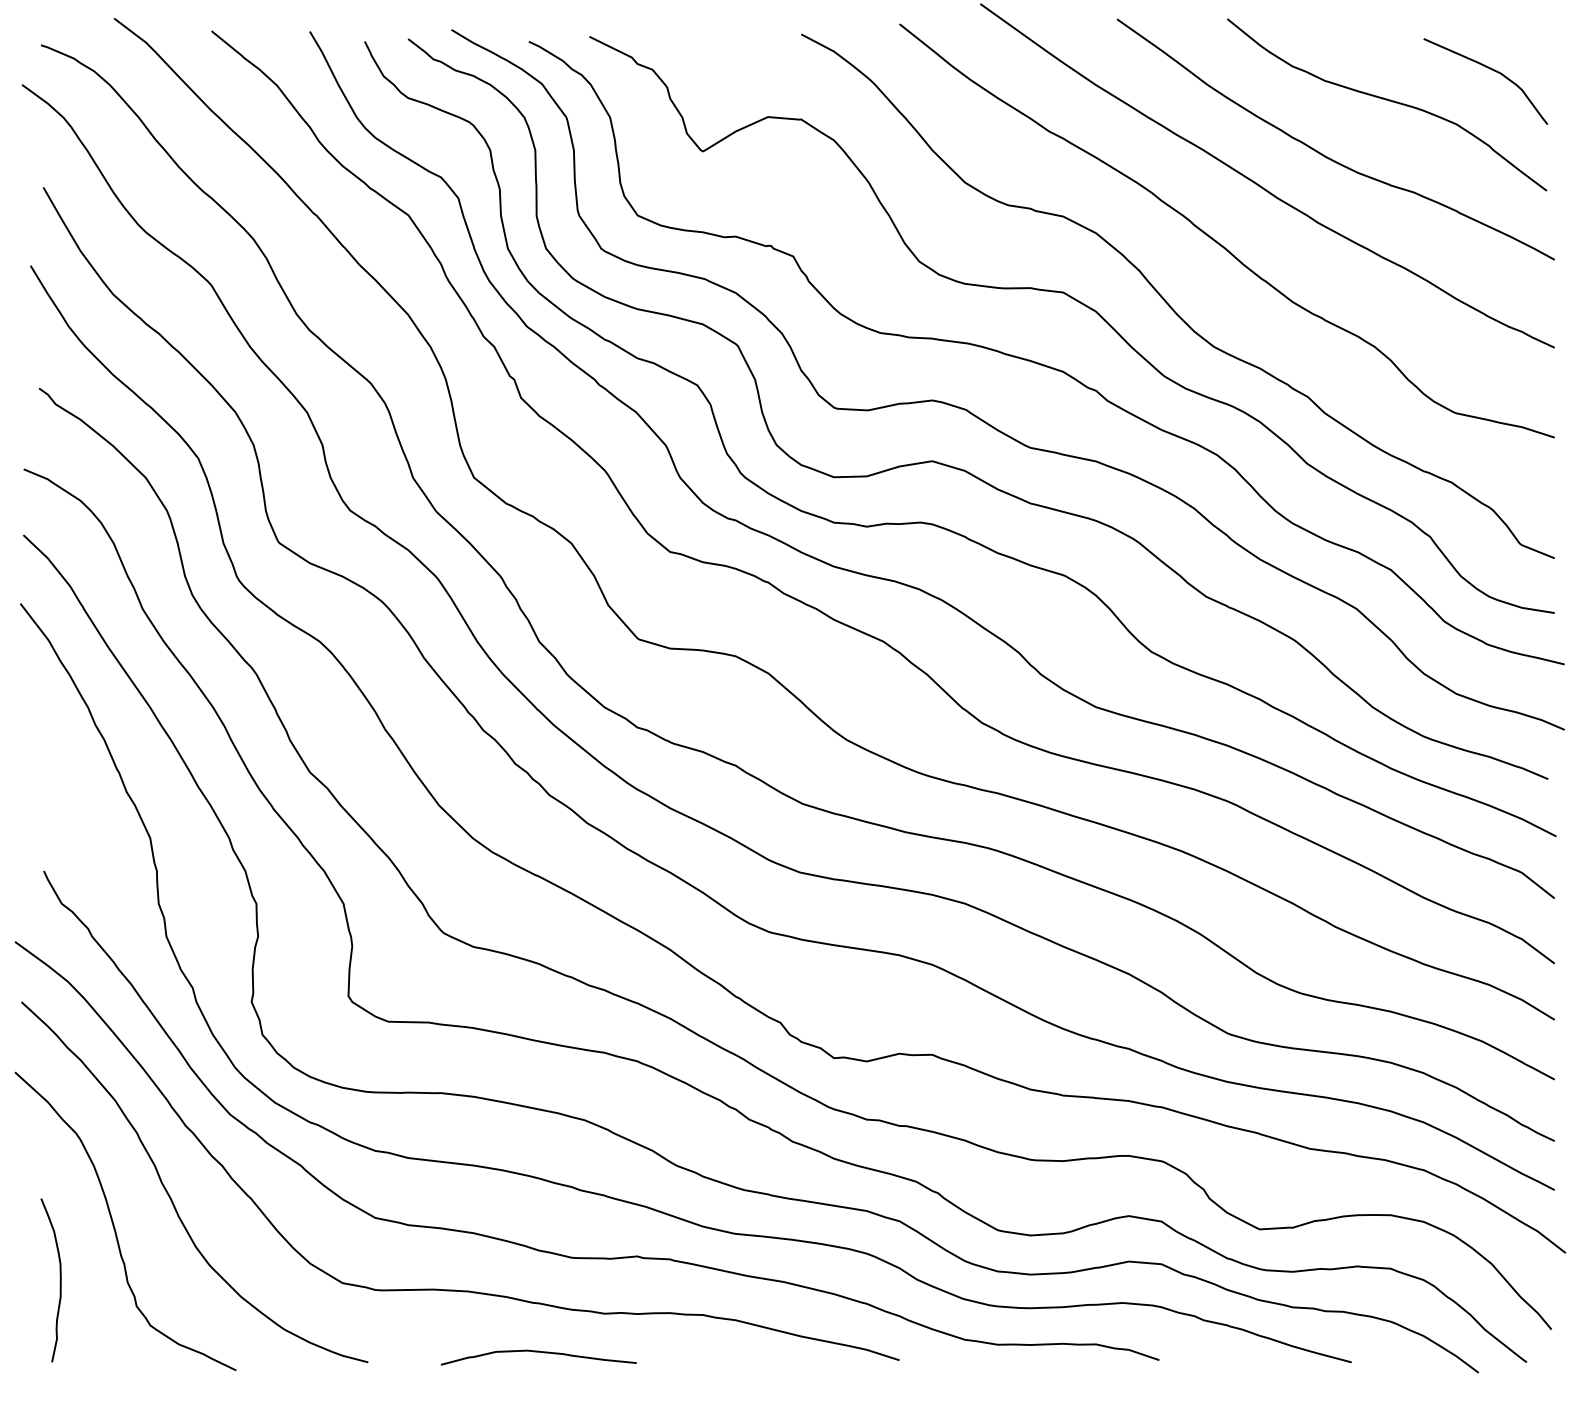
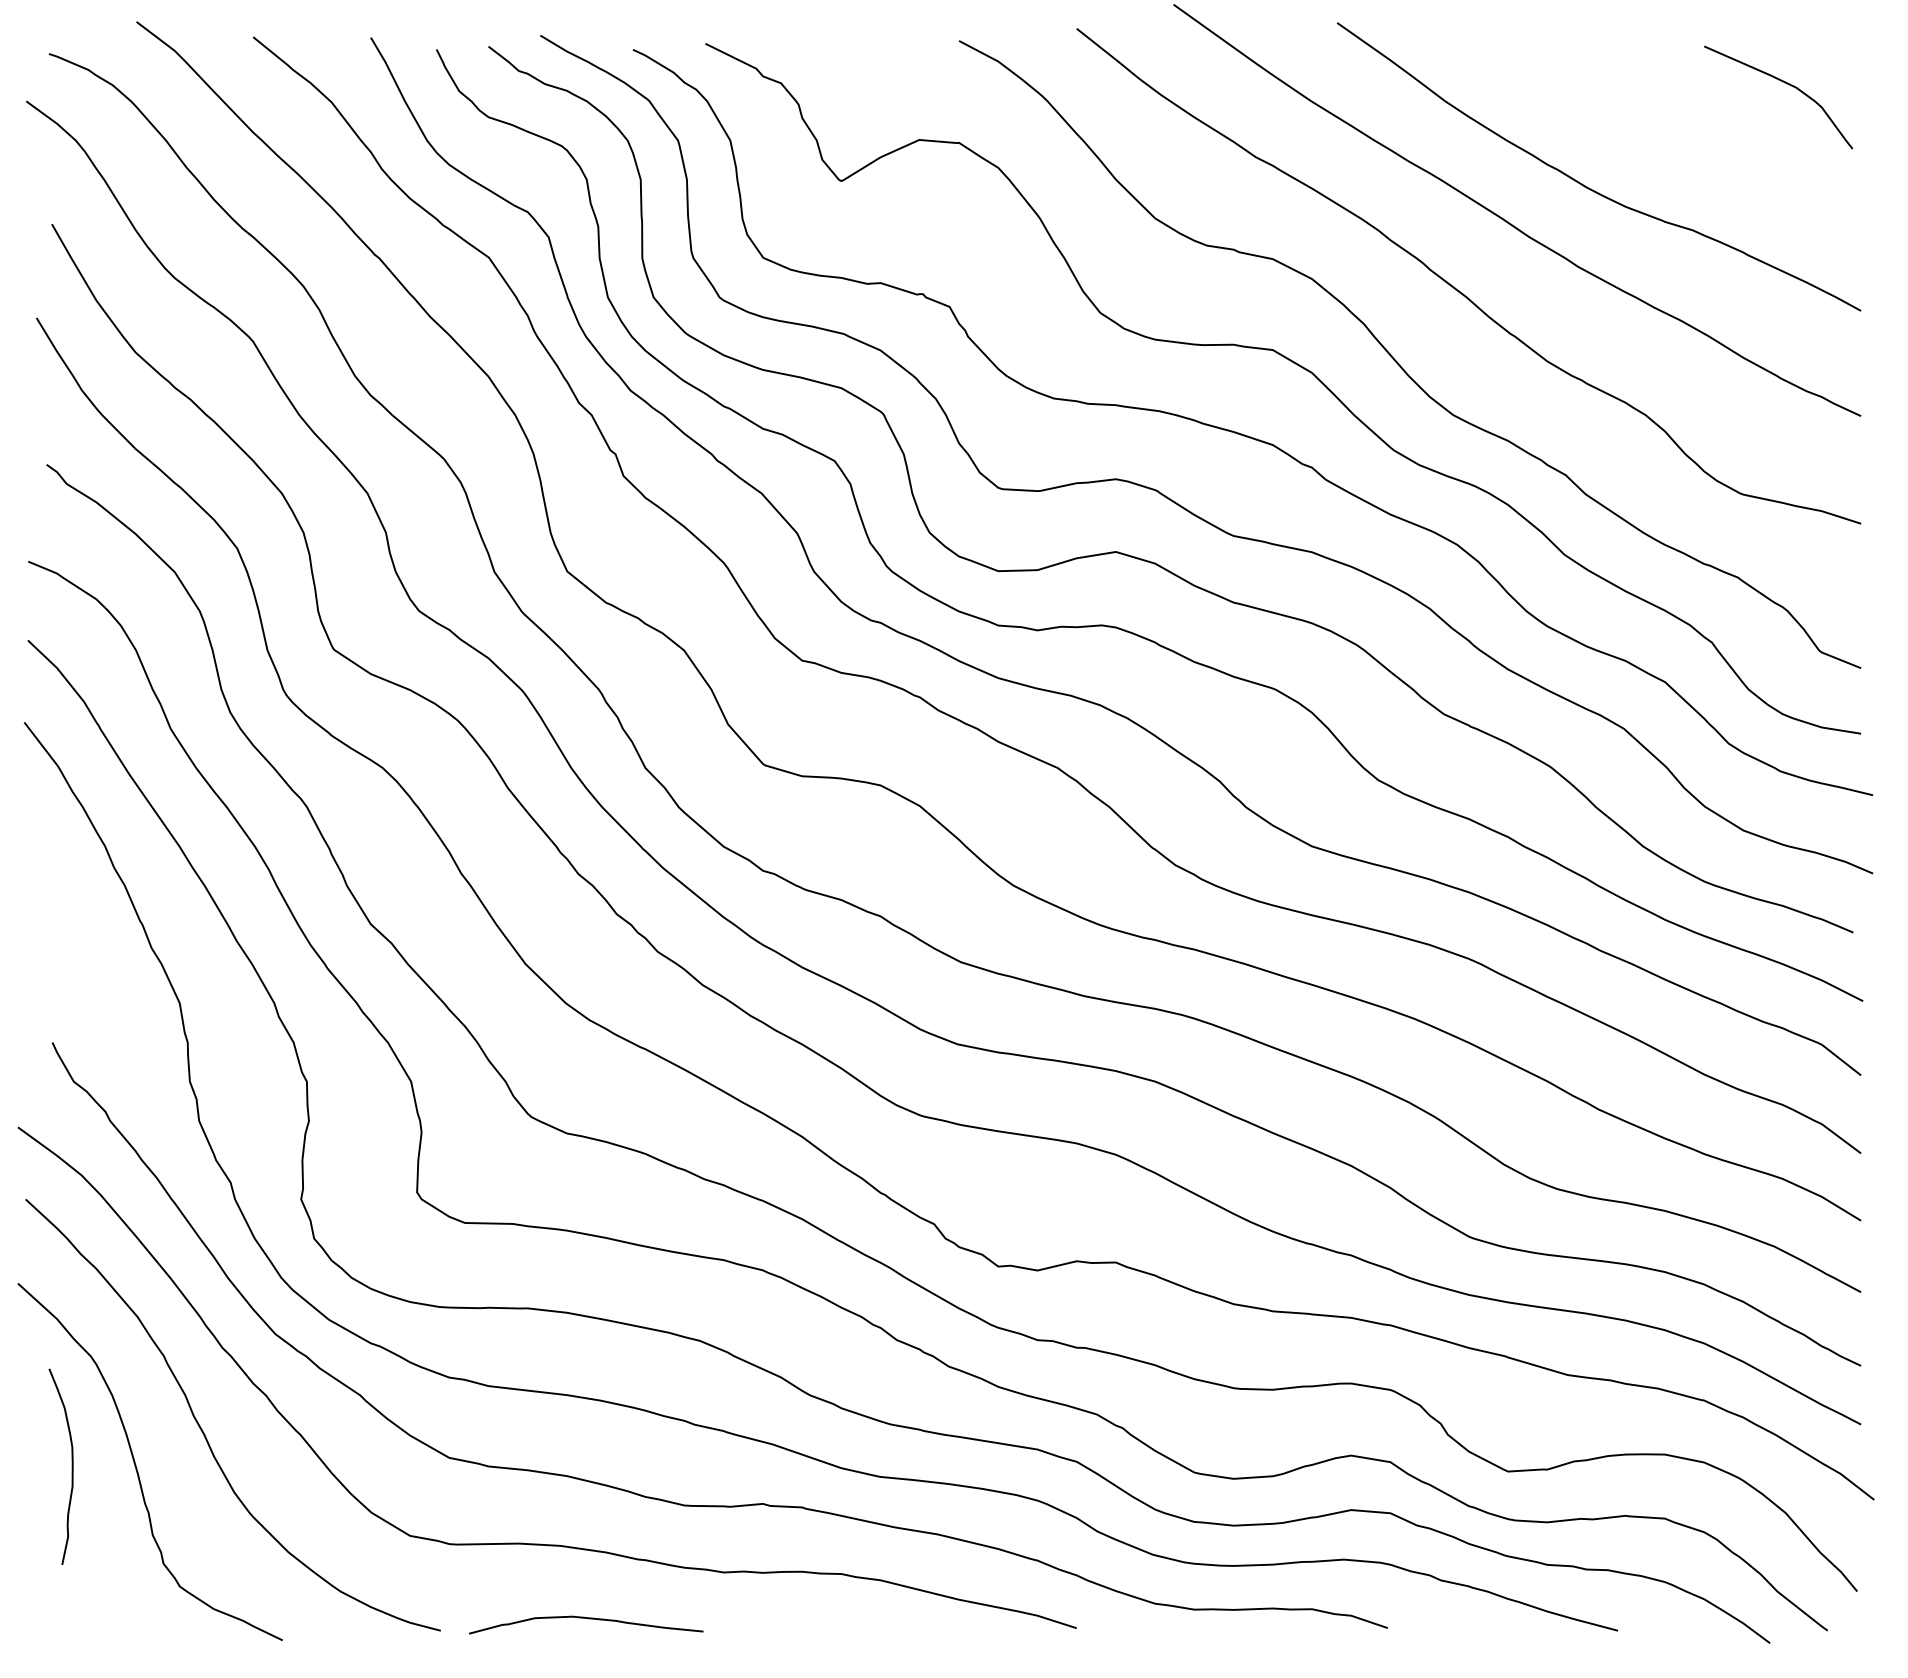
curve: (1389, 101) -> (1663, 121), removed
curve: (59, 1280) -> (71, 1466), moved
curve: (538, 1352) -> (585, 1618), moved

